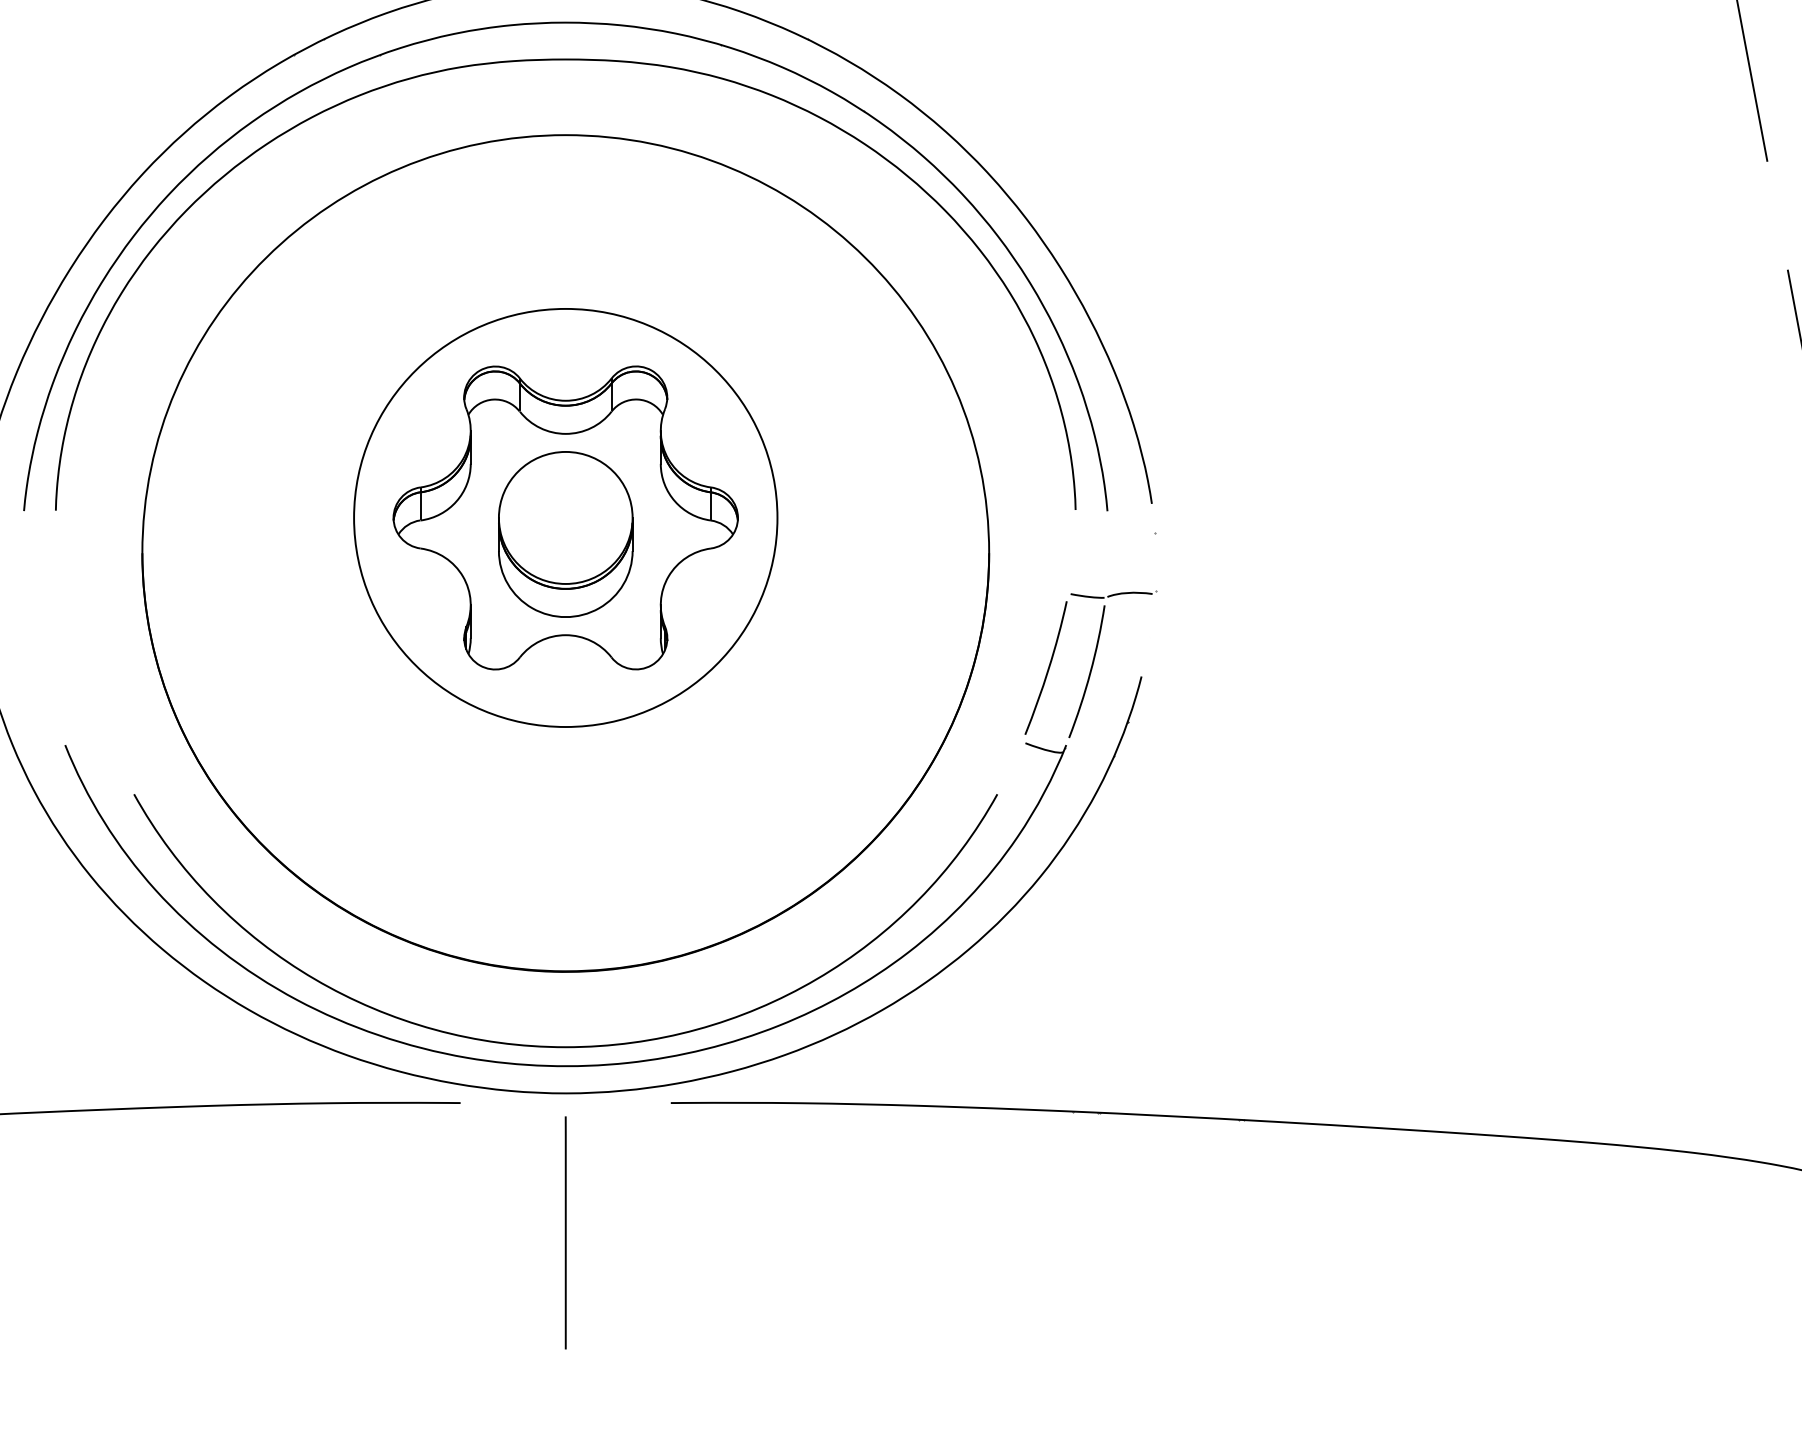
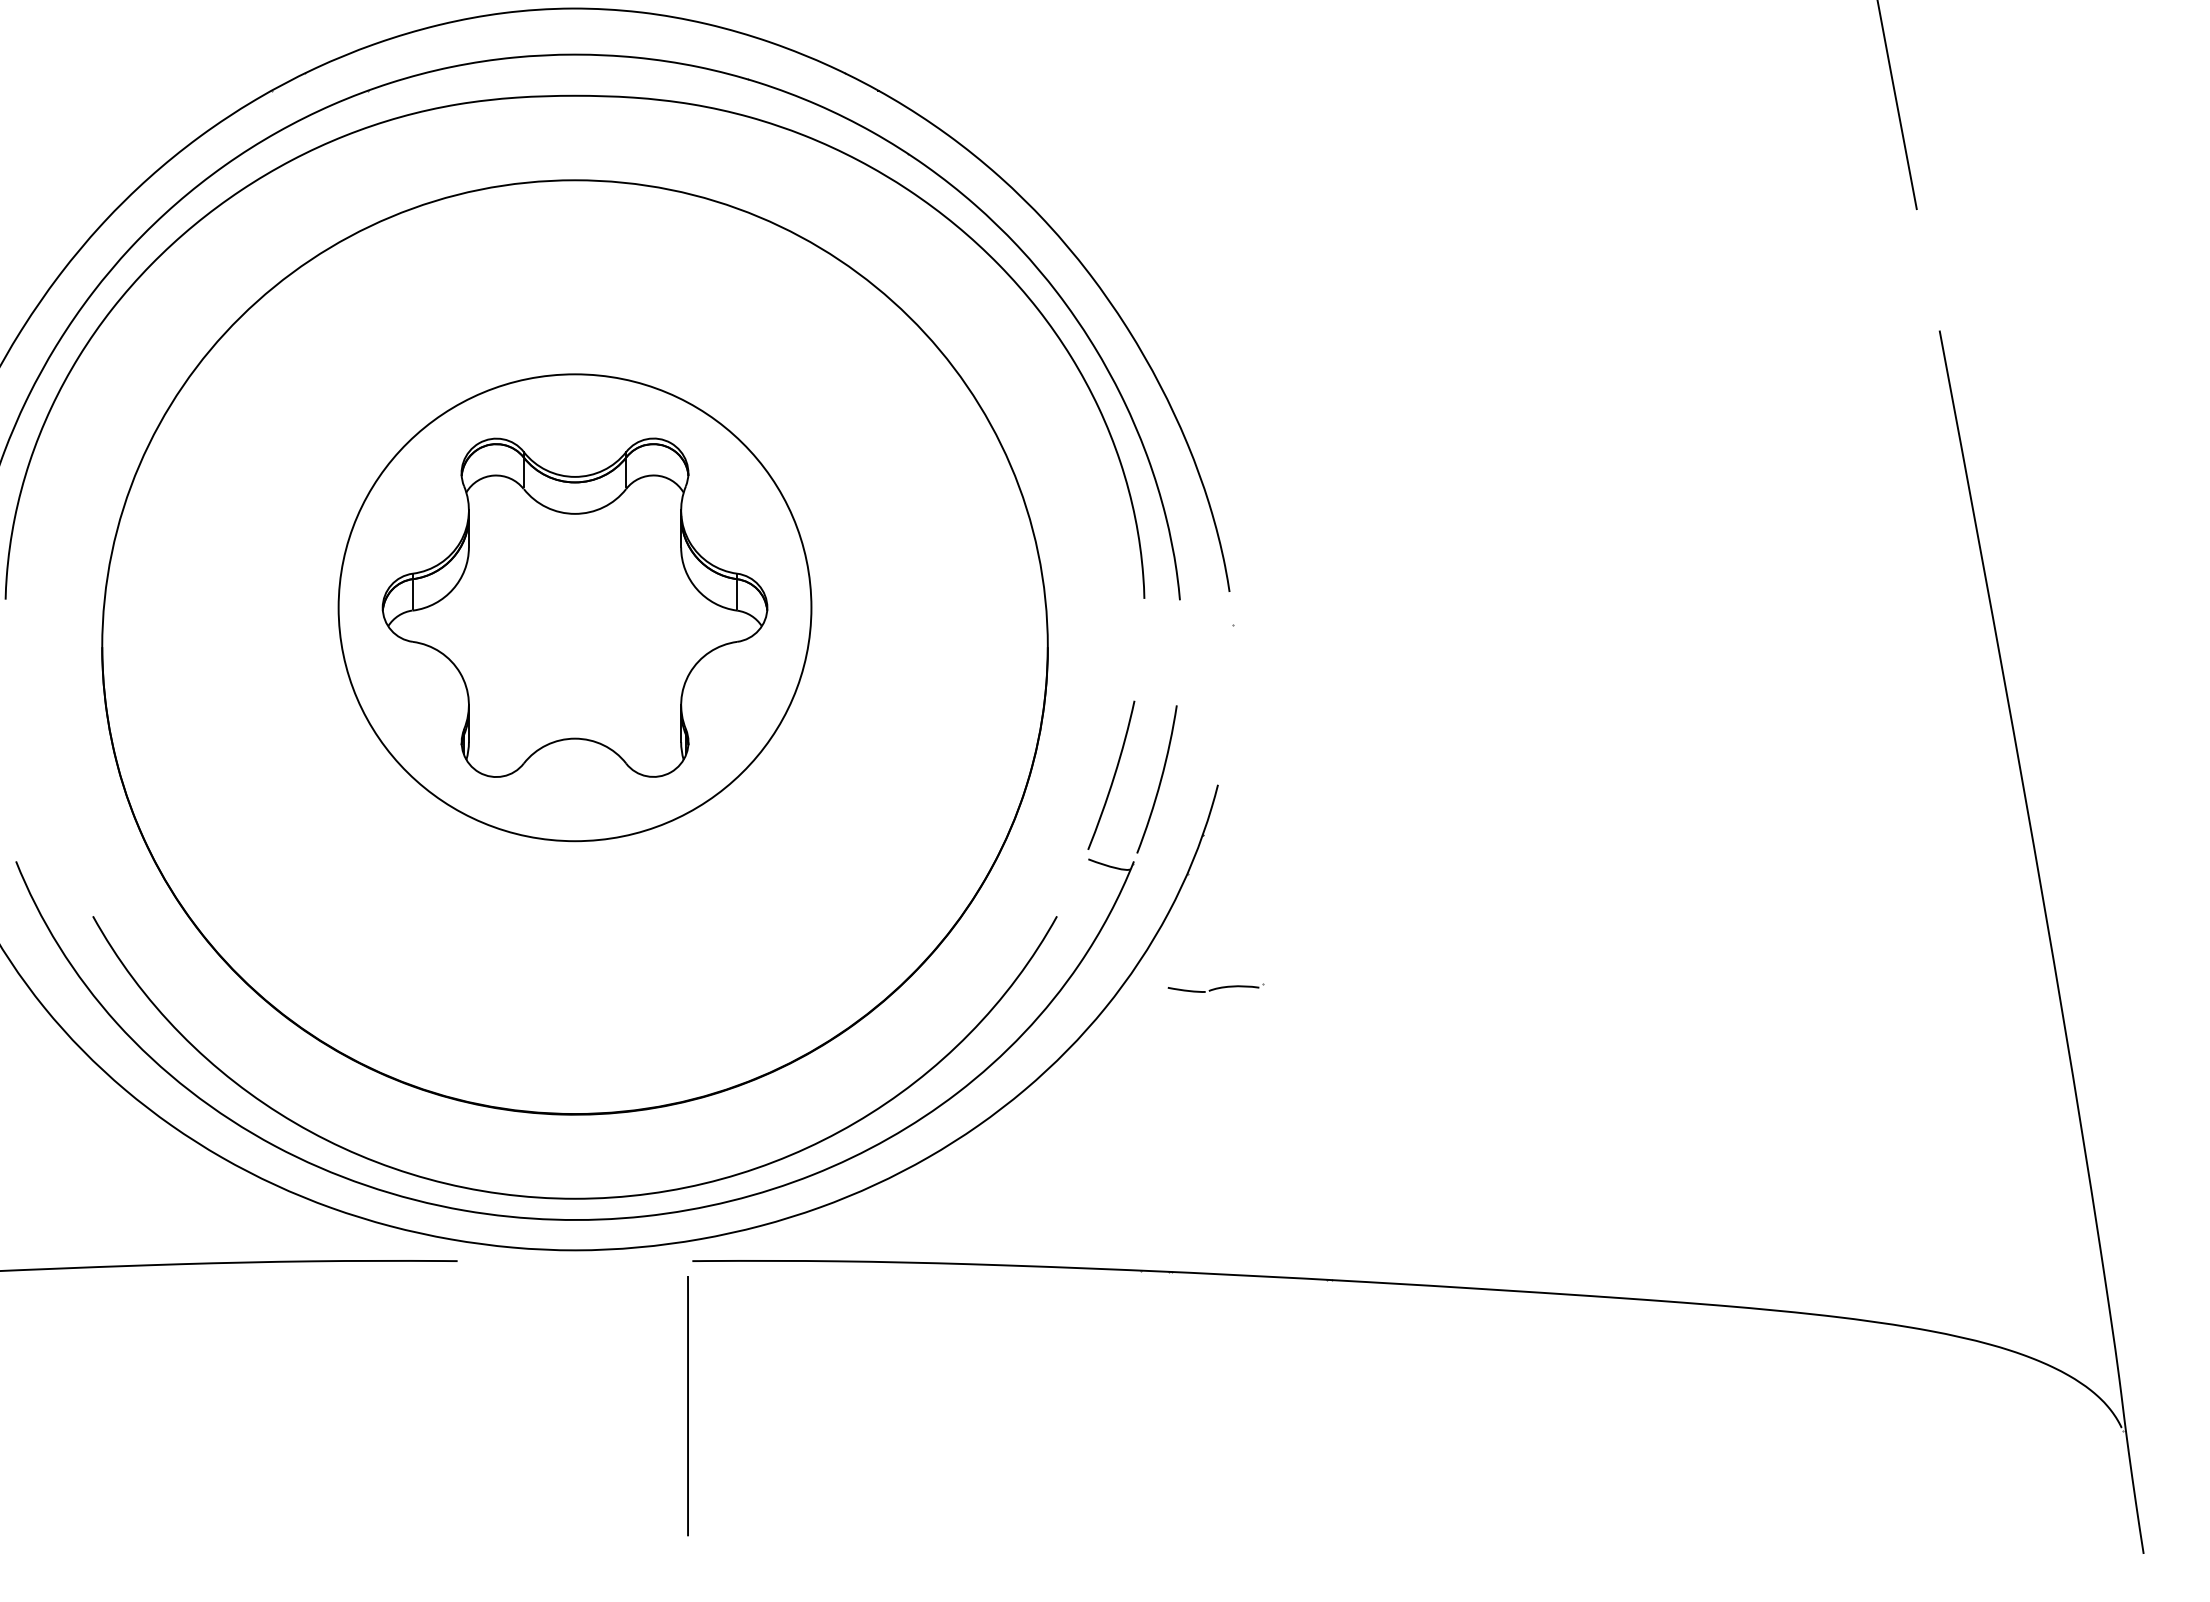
part: (565, 534) -> (574, 626), removed
part: (1113, 593) -> (1215, 987), moved
line: (565, 1233) -> (687, 1406), moved

